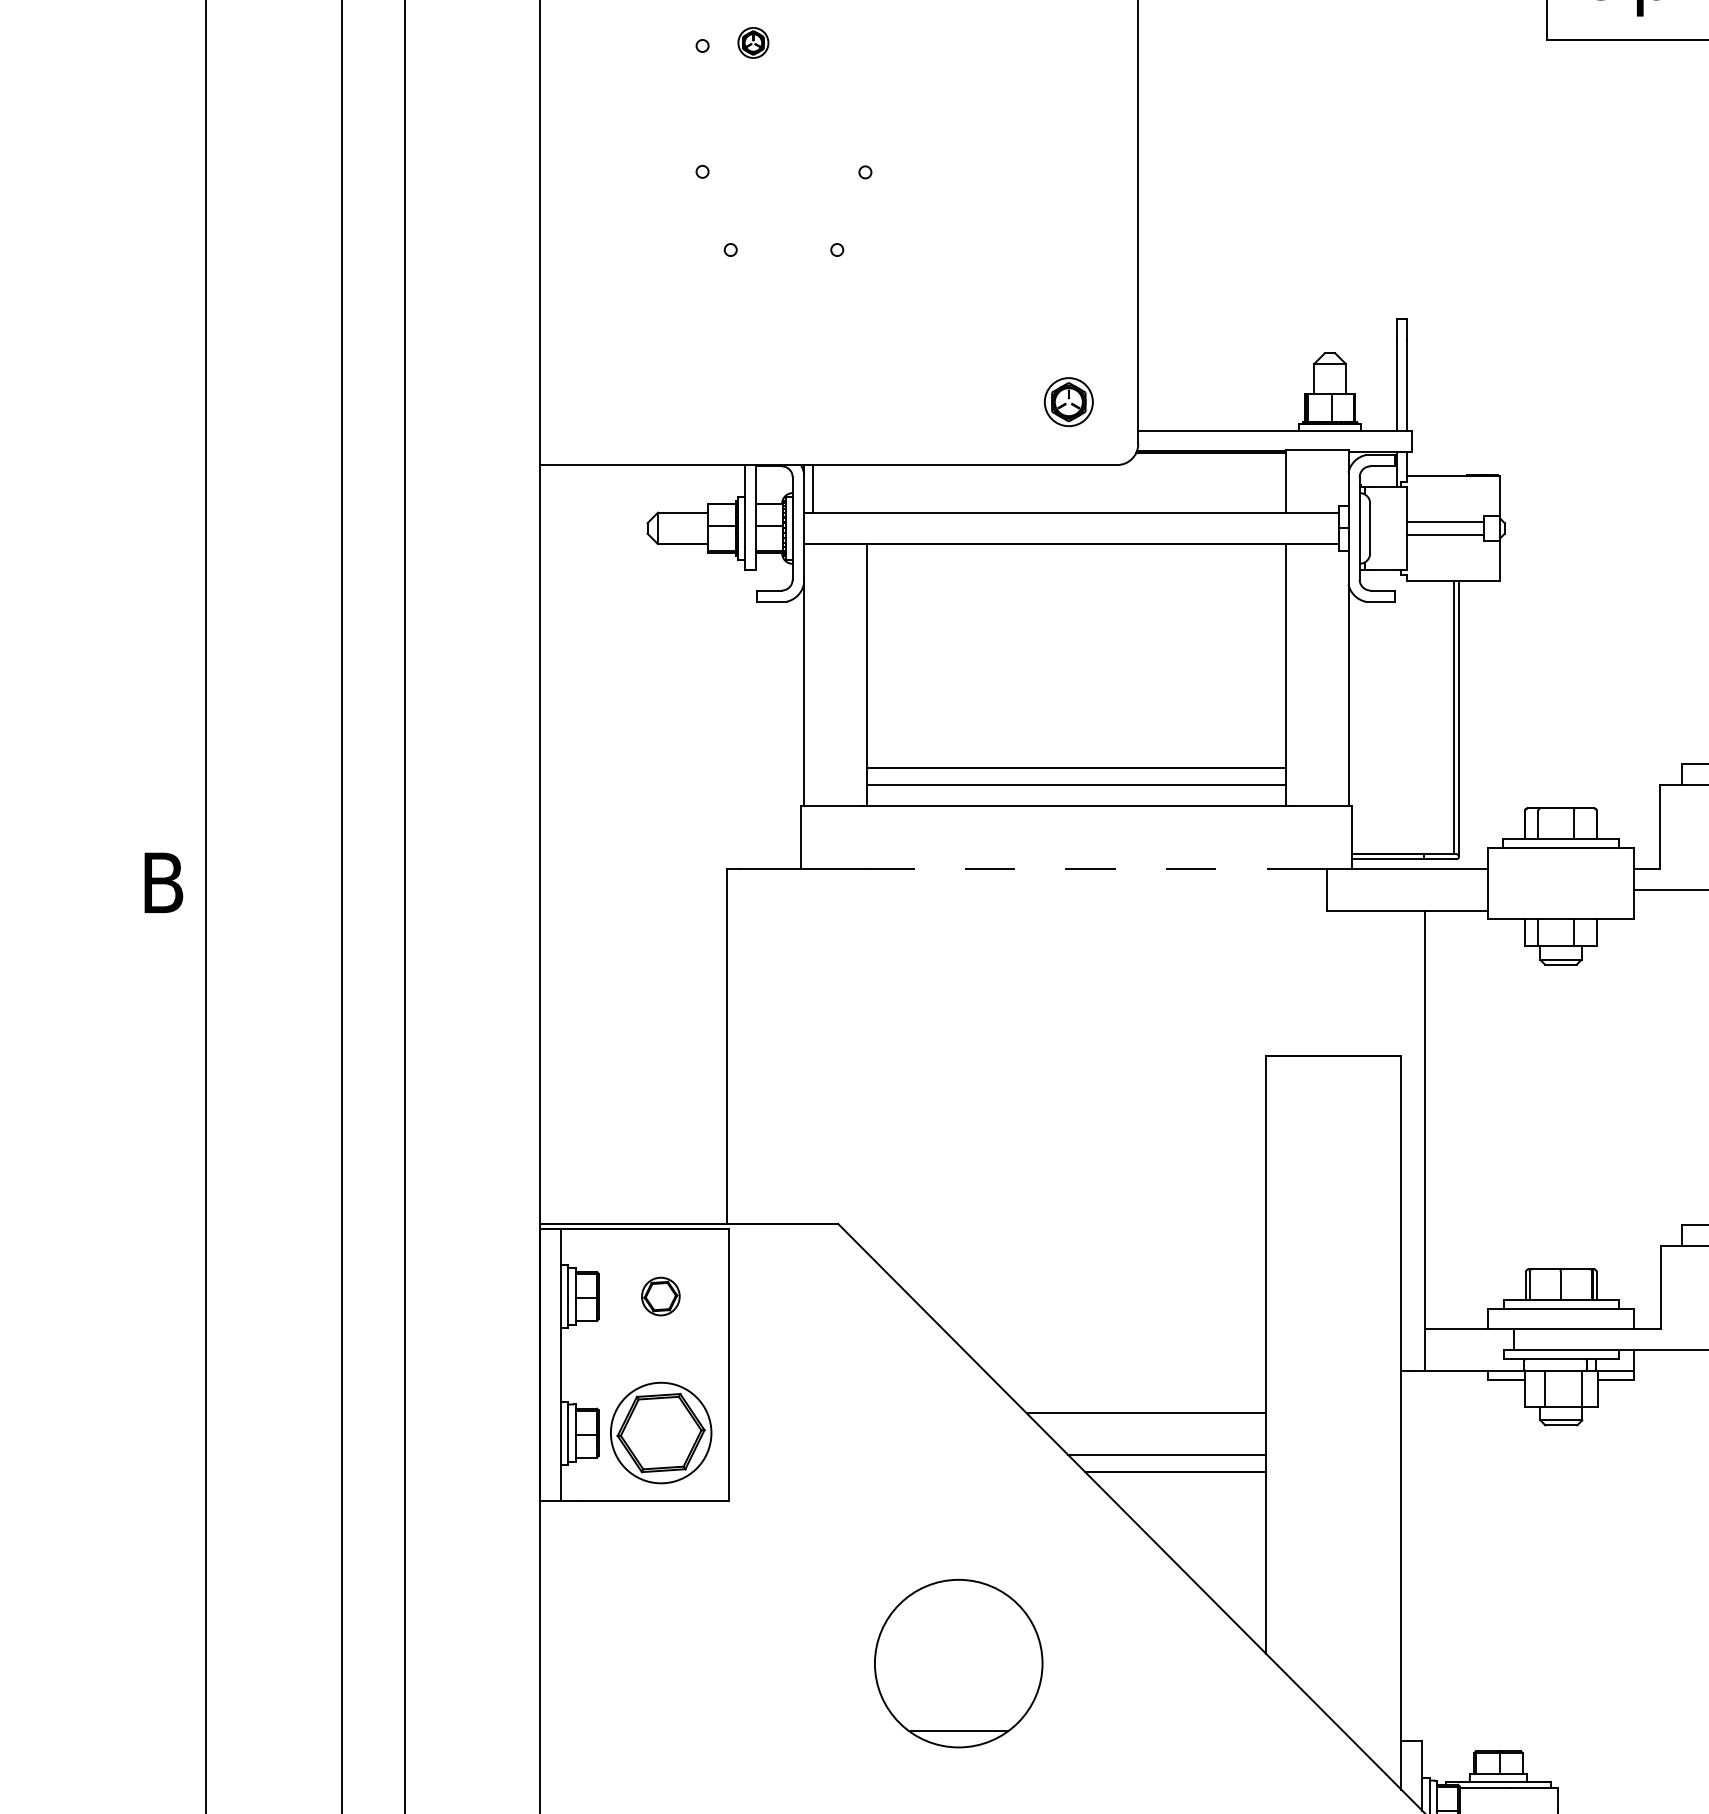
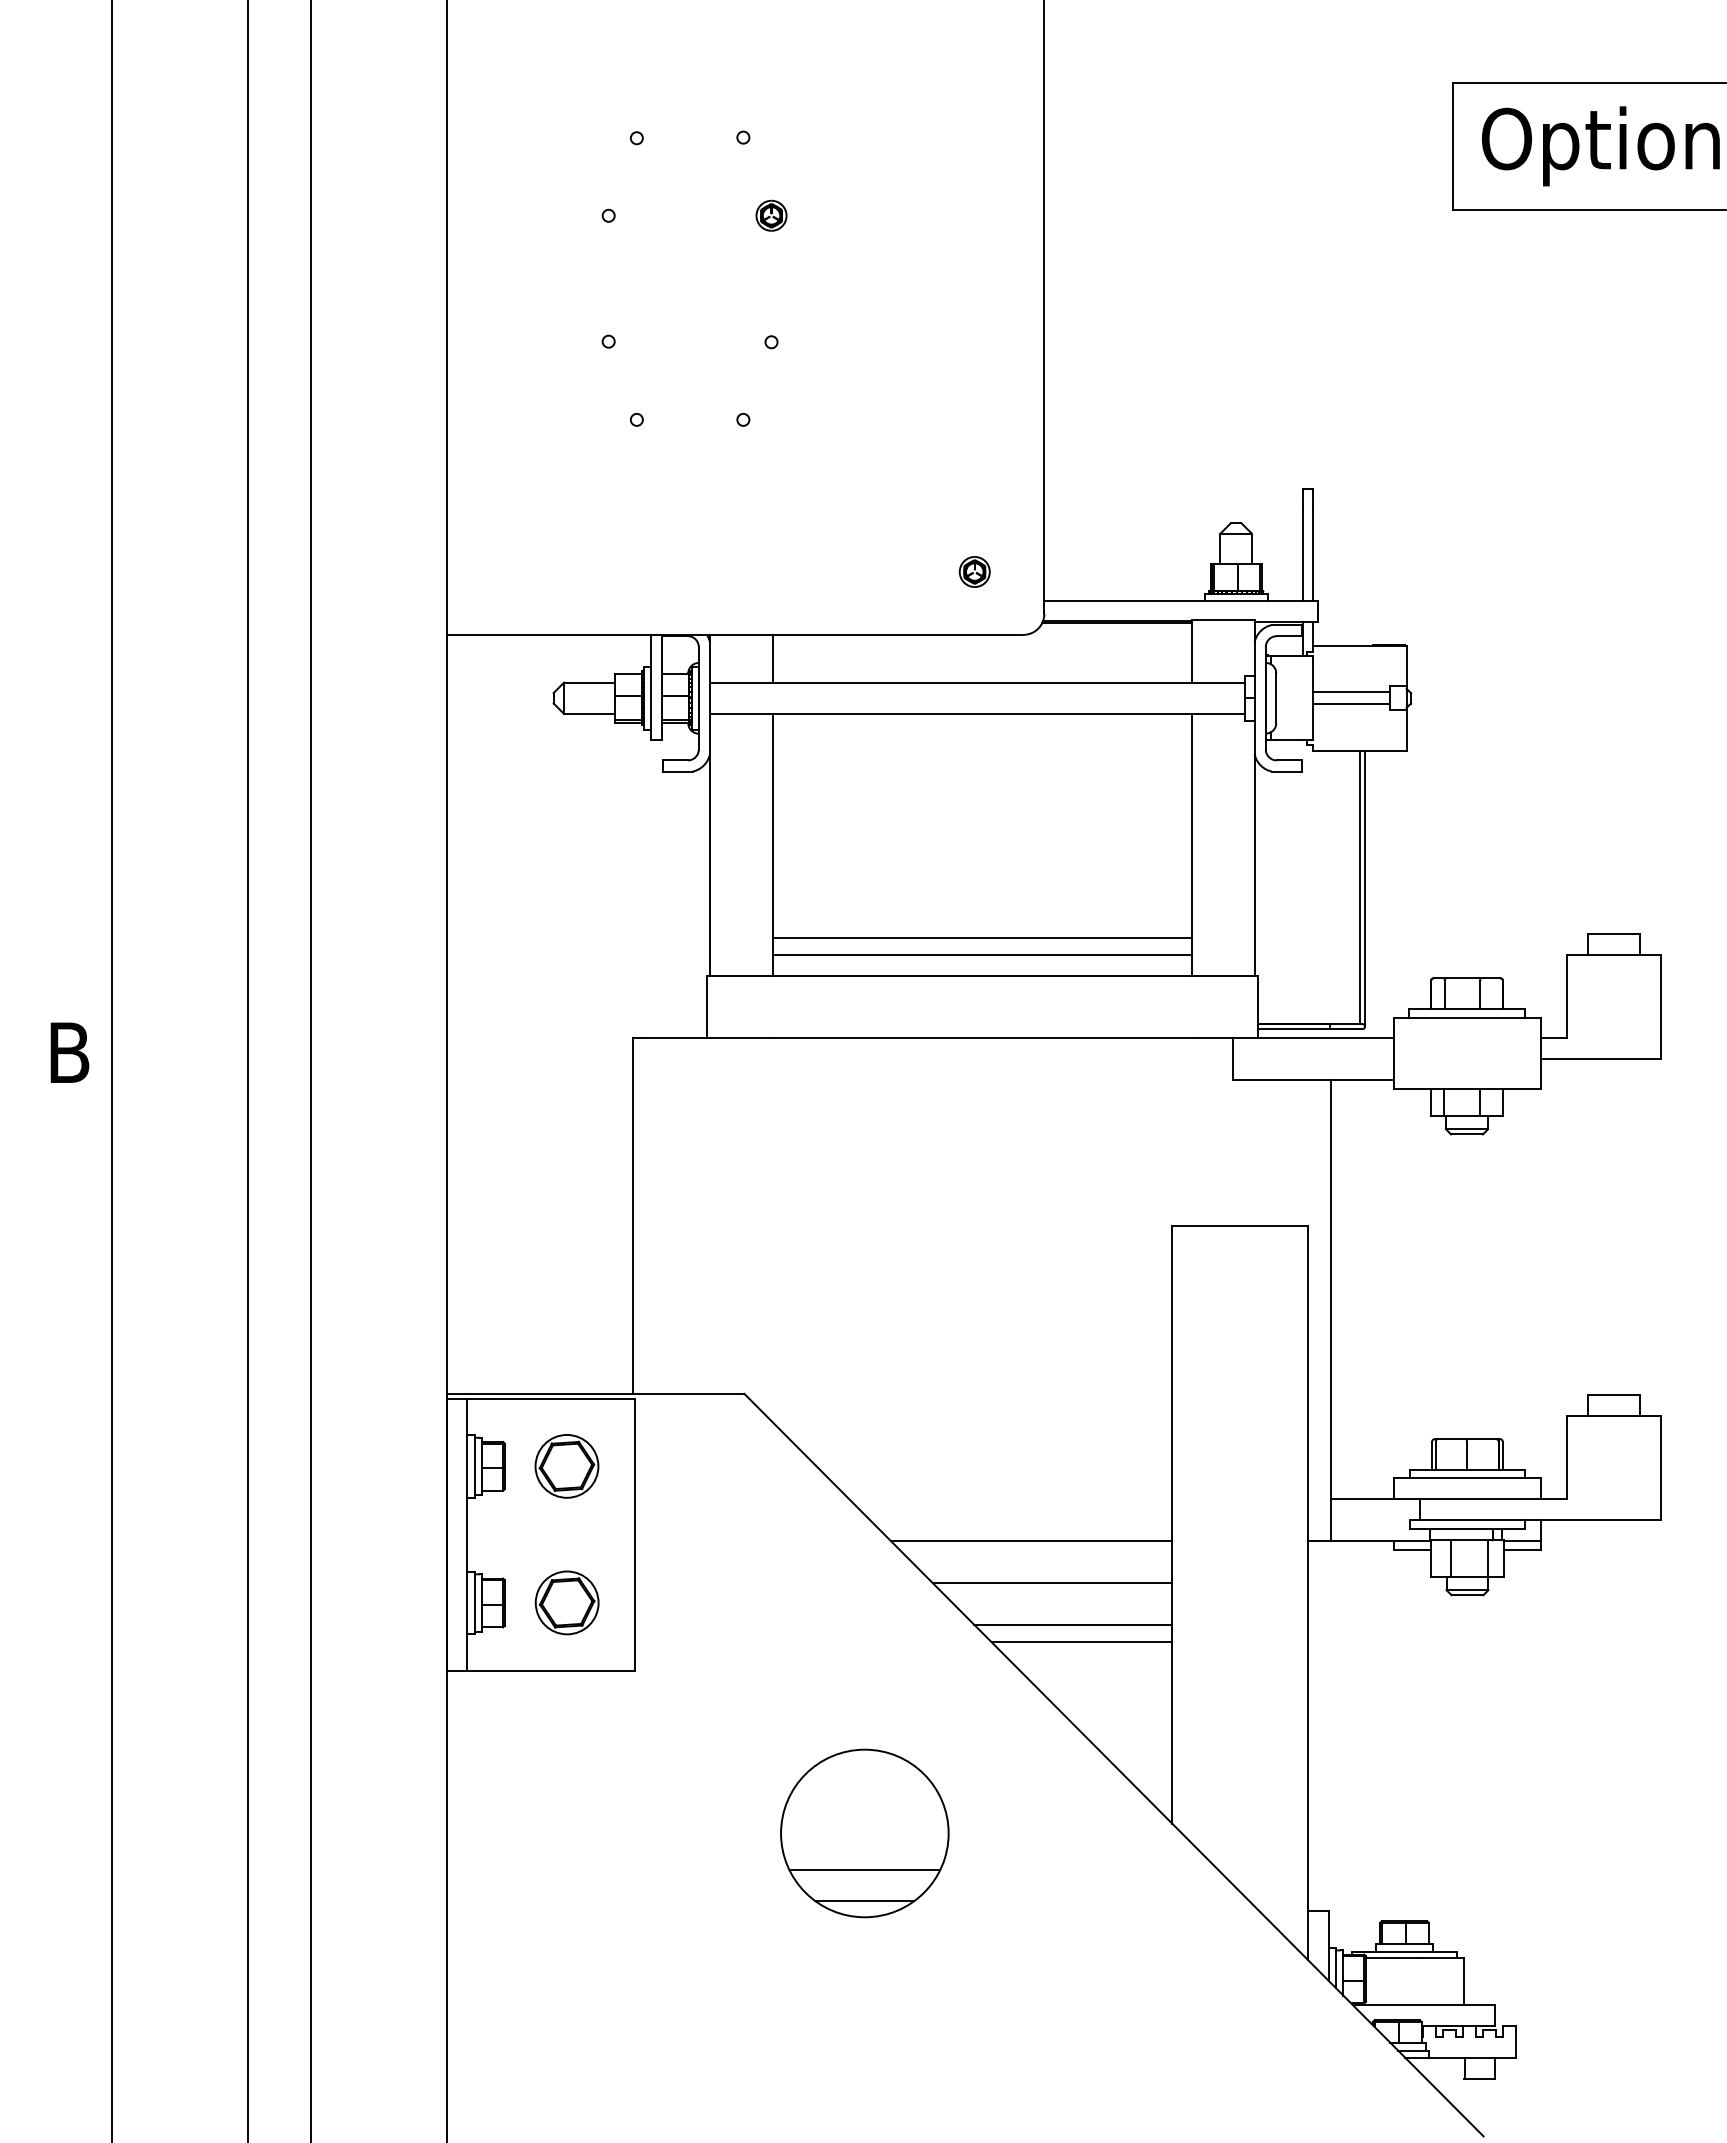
part: (753, 42) -> (771, 215), moved
part: (1068, 401) -> (974, 571), size x0.62
line: (812, 488) -> (772, 658), moved
line: (1076, 868) -> (982, 1038), dashed -> solid
part: (660, 1296) -> (566, 1466), size x1.67
line: (1125, 1371) -> (1031, 1541), added
part: (660, 1432) -> (566, 1602), size x0.62
line: (958, 1700) -> (864, 1870), added

